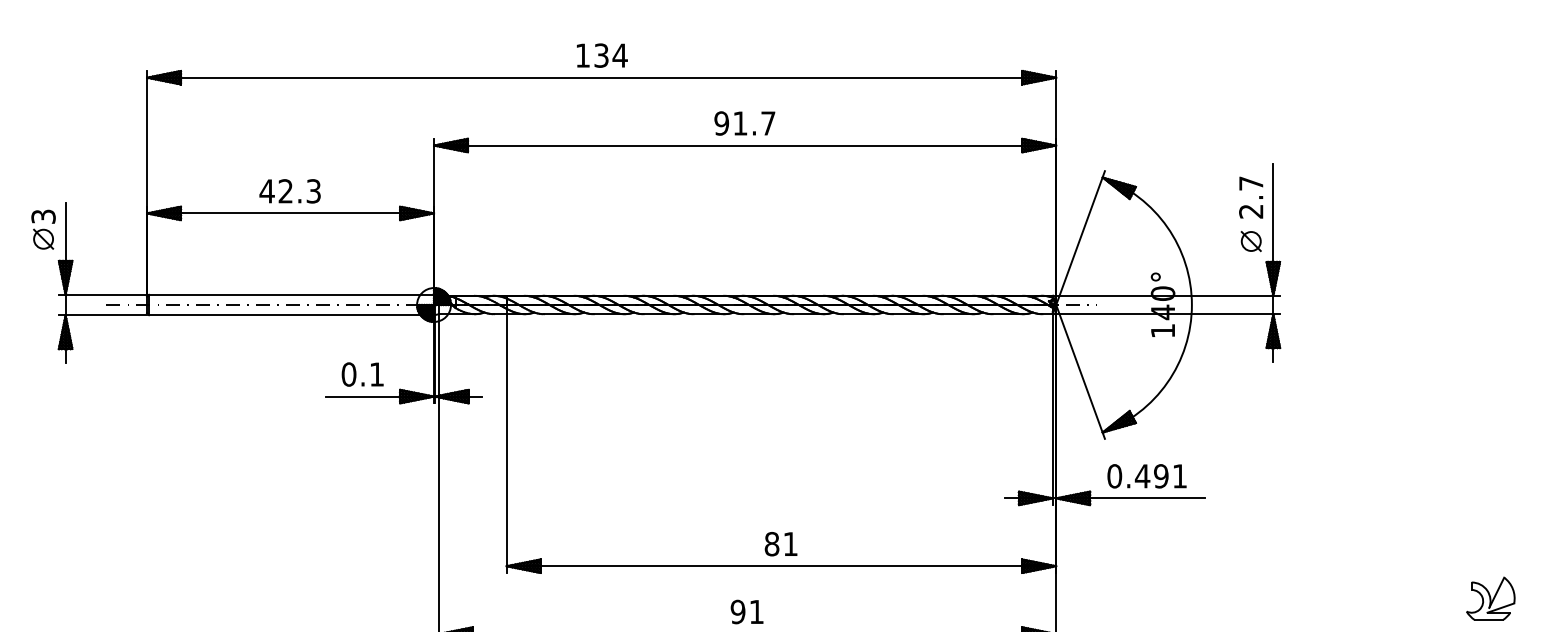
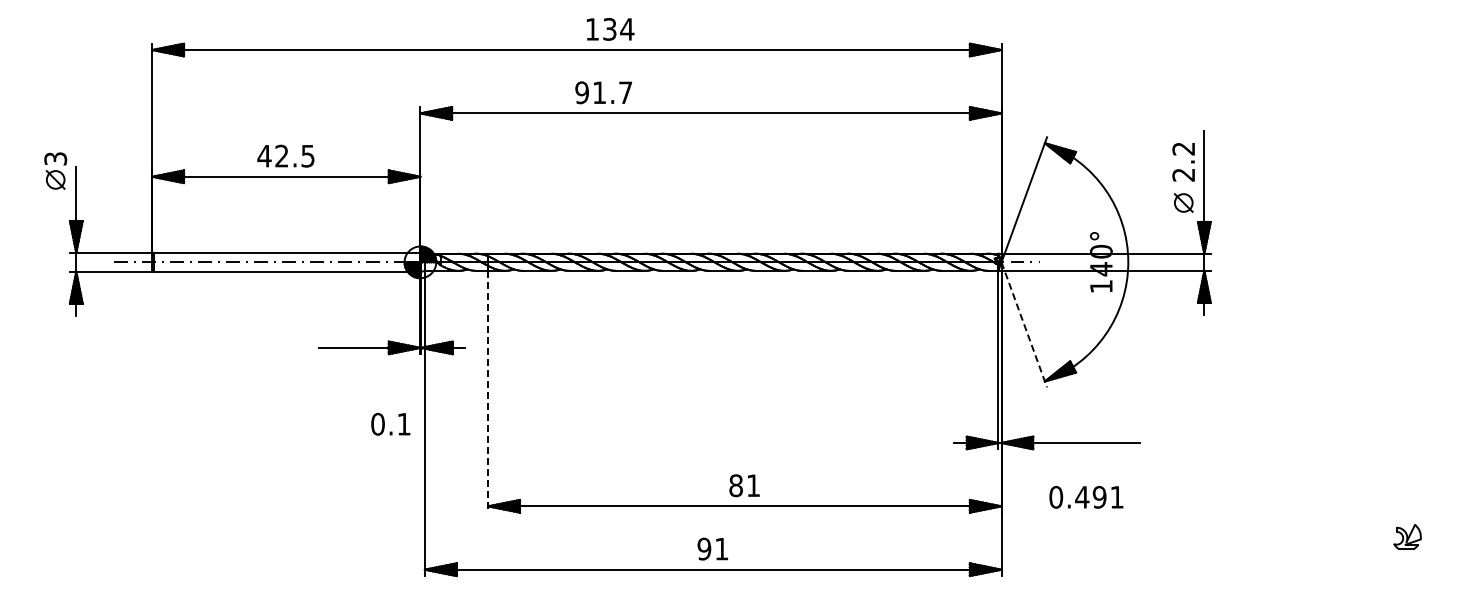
text: (602, 55) -> (610, 29), moved
text: (744, 123) -> (603, 92), moved
text: (1251, 183) -> (1183, 148), 2.7 -> 2.2
text: (314, 190) -> (308, 155), 42.3 -> 42.5
part: (43, 229) -> (55, 170), moved
line: (1080, 371) -> (1024, 324), solid -> dashed
text: (362, 373) -> (390, 423), moved
line: (506, 443) -> (488, 391), solid -> dashed
text: (1147, 476) -> (1086, 497), moved
part: (1490, 598) -> (1407, 536), size x0.6

